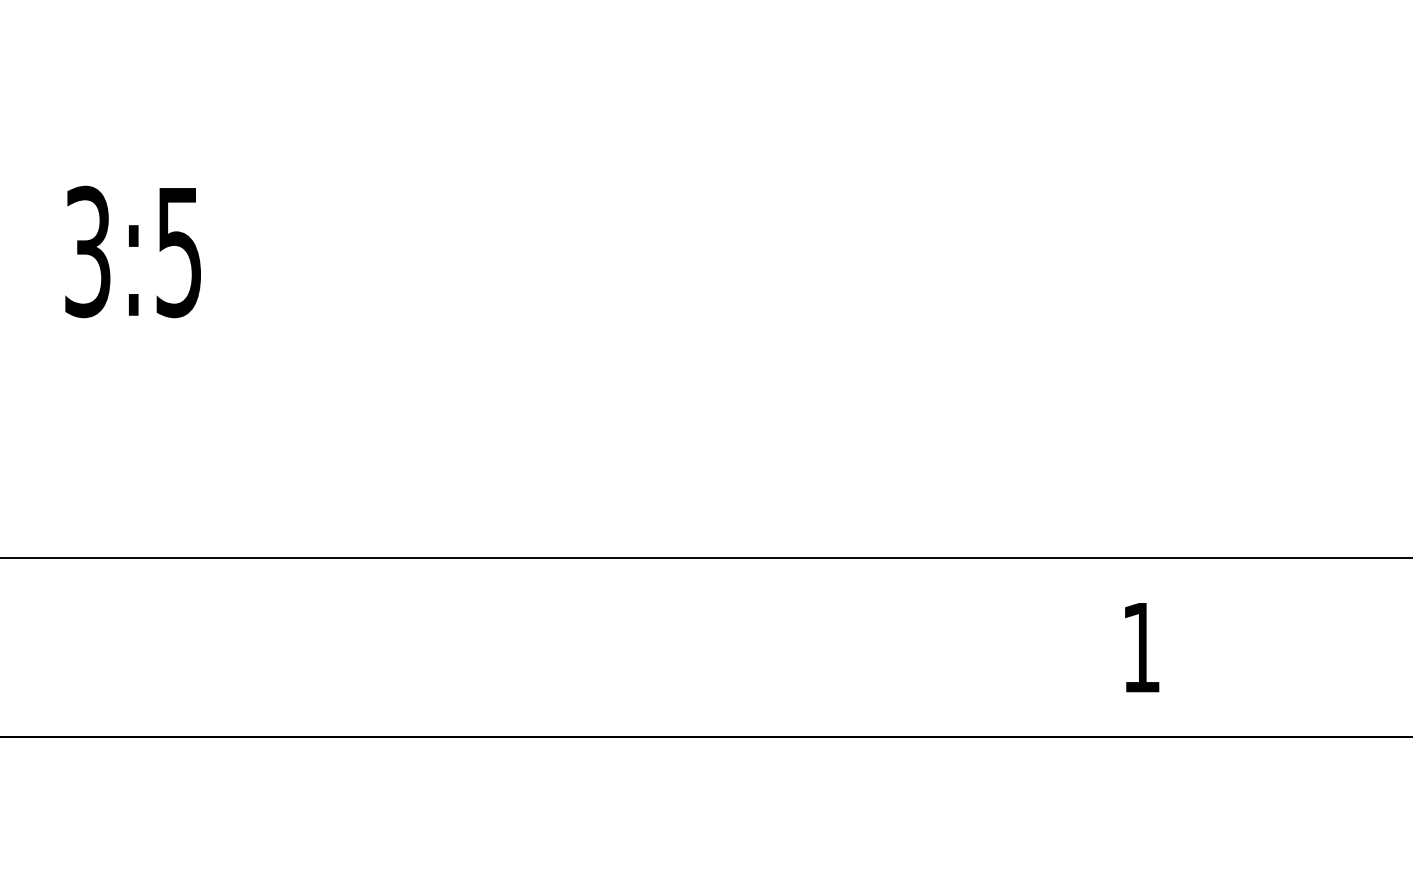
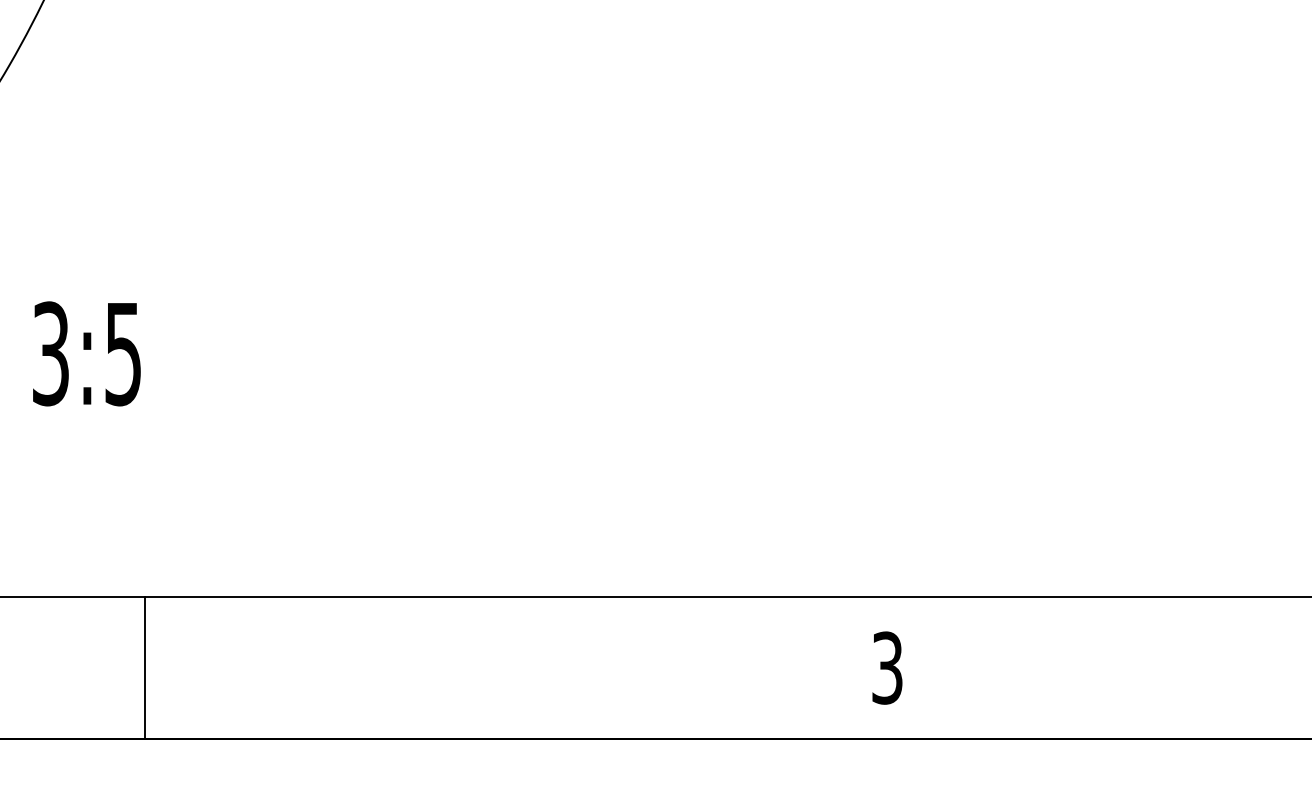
line: (206, 646) -> (145, 667), added
text: (1141, 646) -> (887, 667), 1 -> 3

